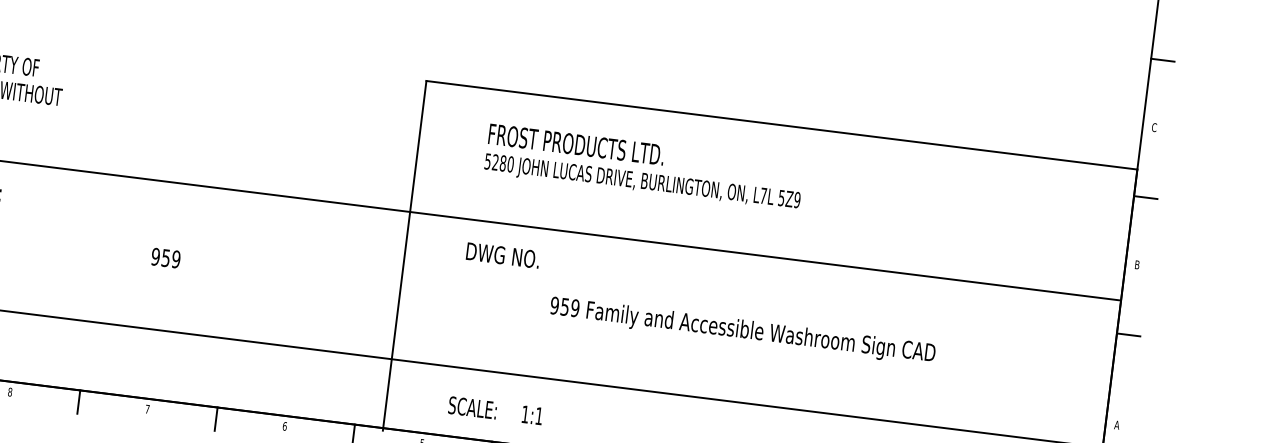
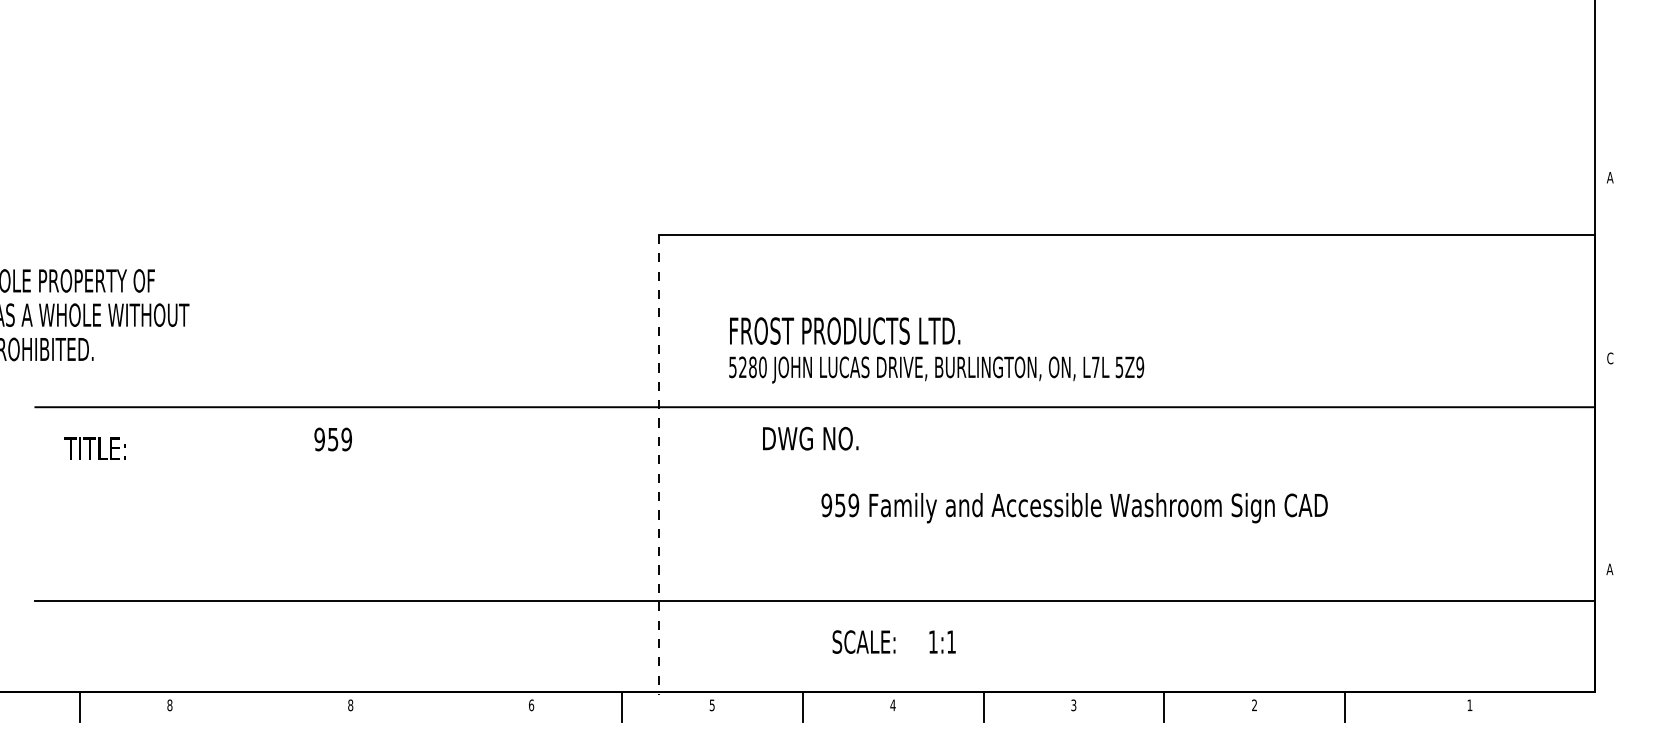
line: (1162, 60) -> (1609, 89), removed
text: (1153, 127) -> (1609, 177), C -> A
text: (644, 168) -> (936, 350), moved
line: (1145, 197) -> (1609, 269), removed
text: (502, 255) -> (810, 438), moved
line: (404, 256) -> (659, 465), solid -> dashed
text: (165, 258) -> (332, 439), moved
text: (1137, 264) -> (1610, 358), B -> C
text: (742, 331) -> (1074, 508), moved
line: (1127, 334) -> (1609, 450), removed
line: (78, 401) -> (260, 706), removed
text: (147, 409) -> (350, 705), 7 -> 8
text: (495, 410) -> (893, 641), moved
line: (216, 418) -> (441, 706), removed

